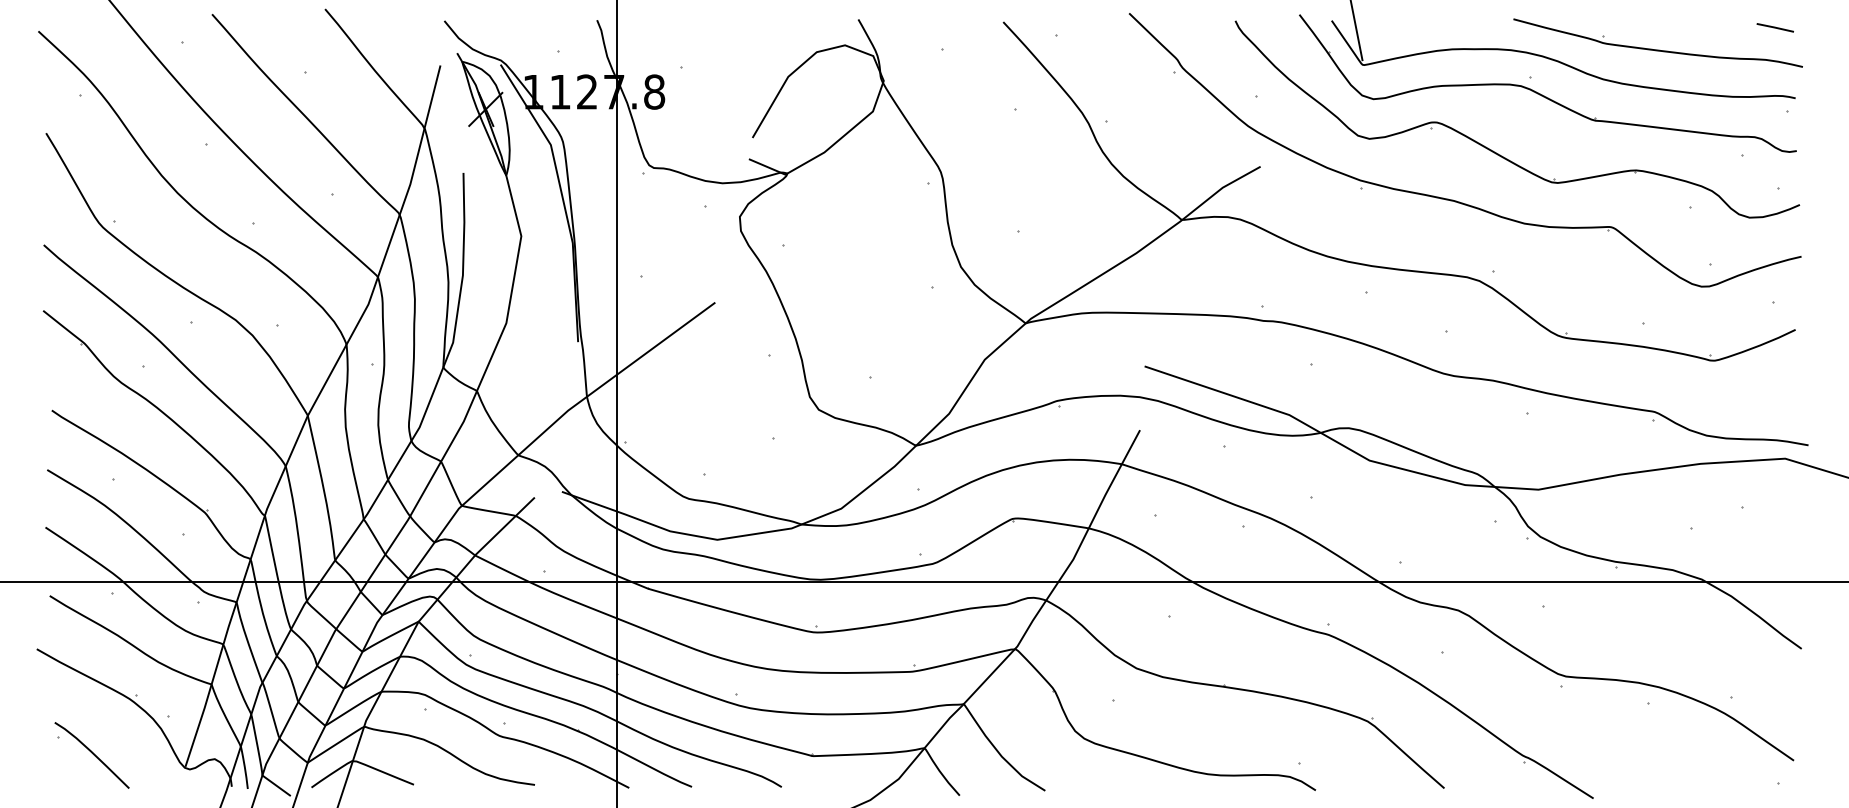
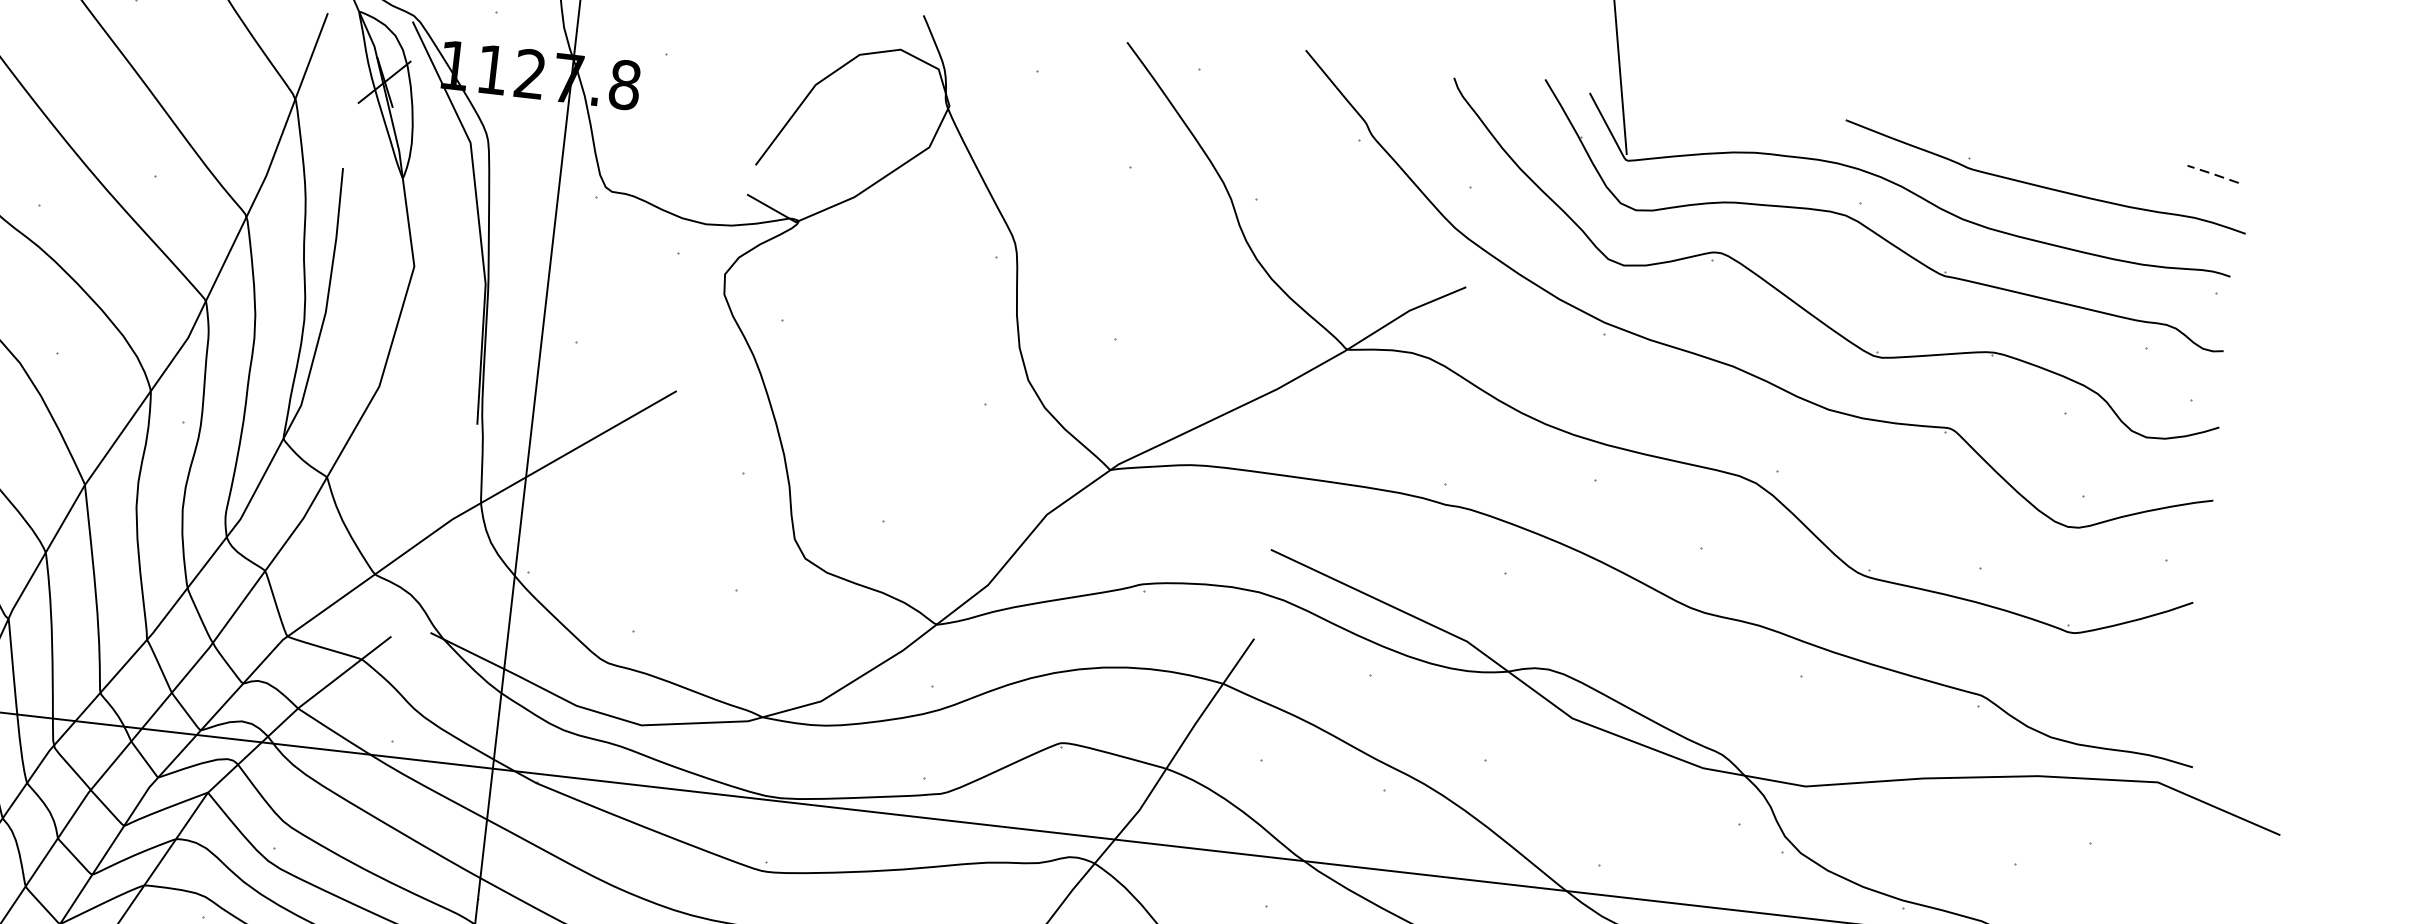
line: (1774, 27) -> (2212, 173), solid -> dashed

